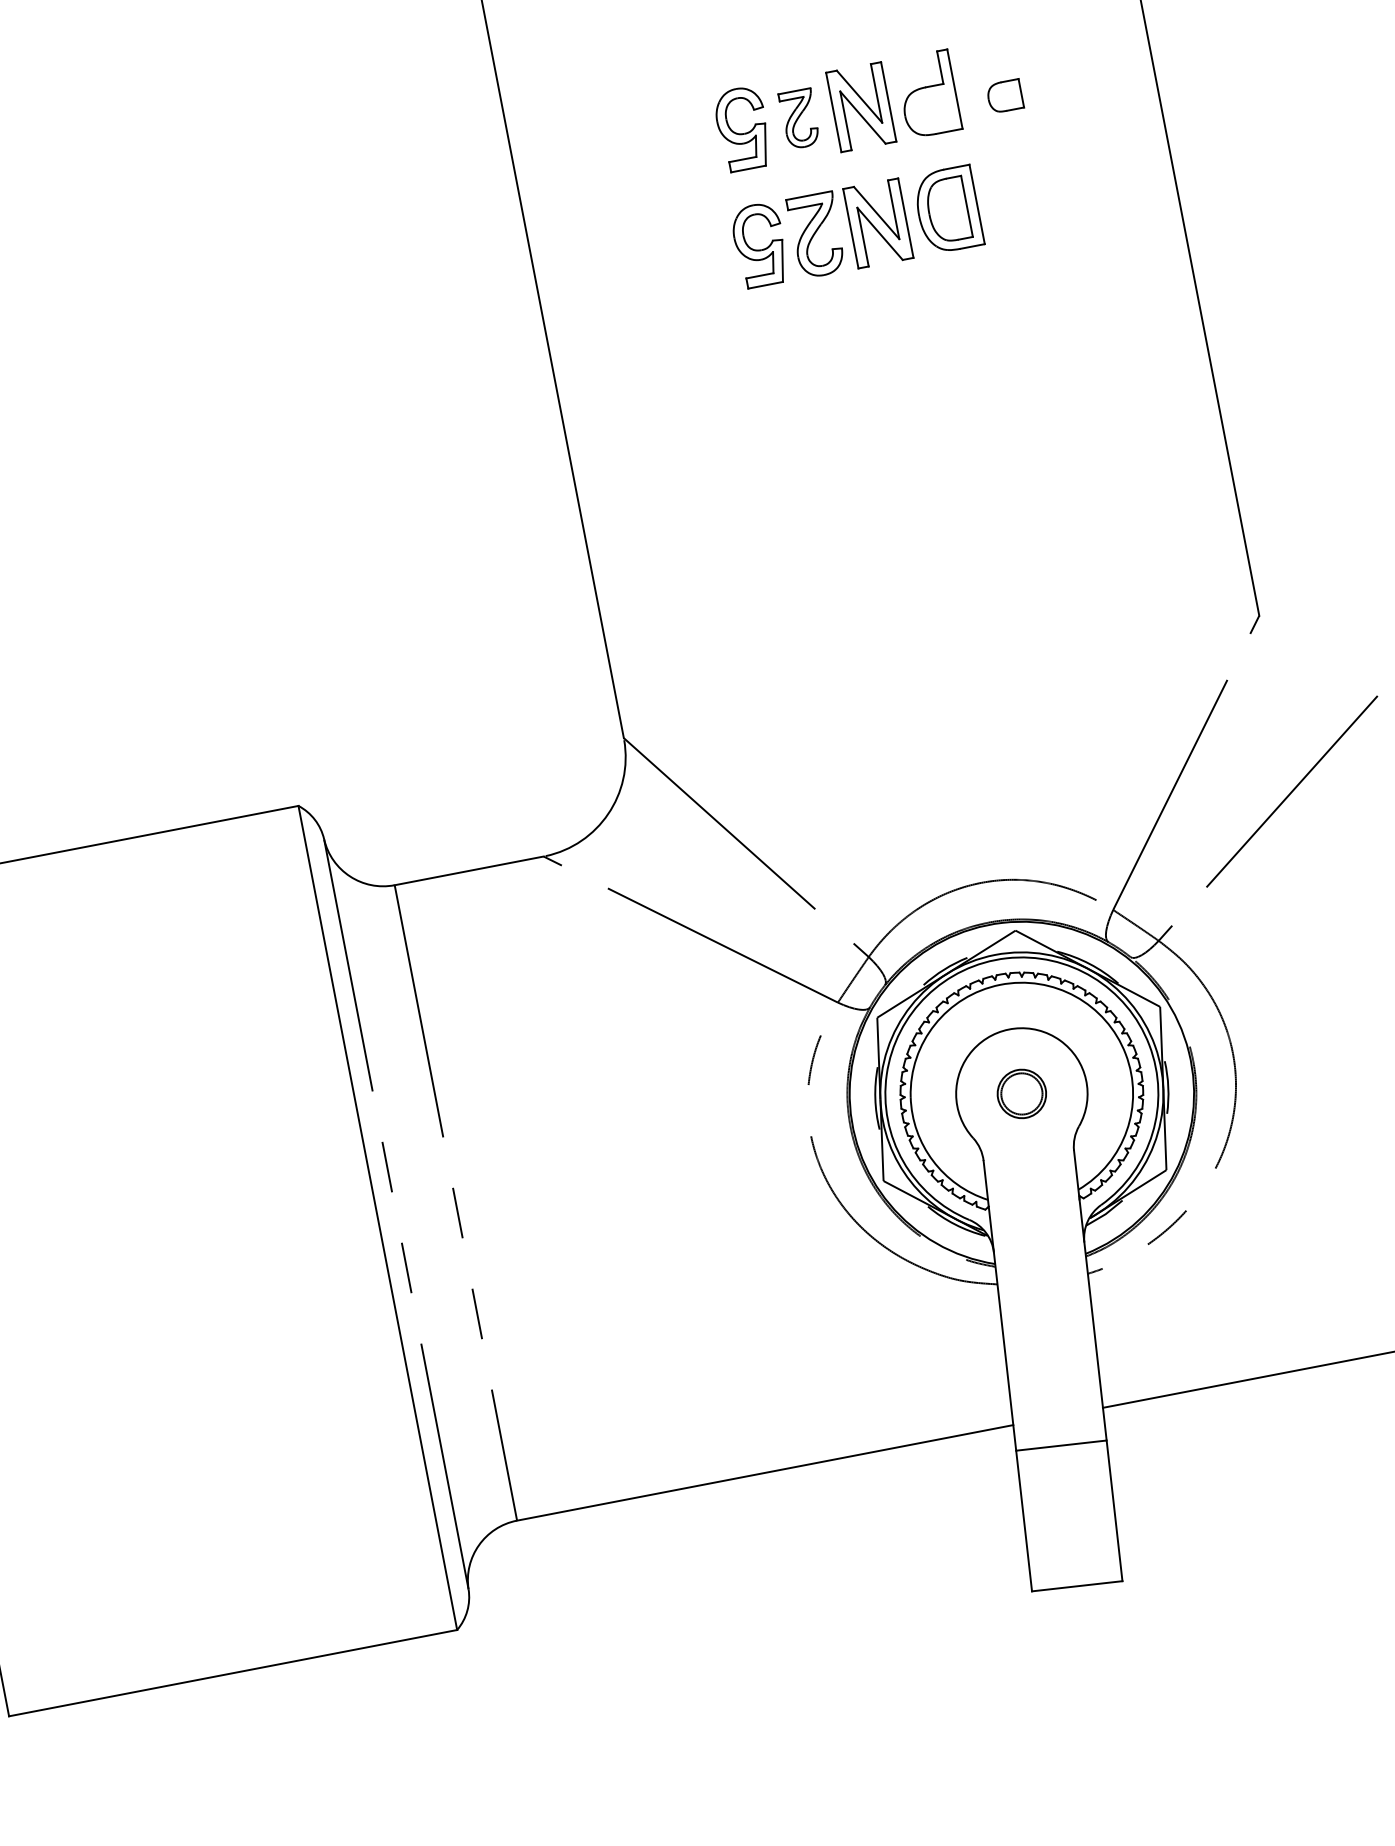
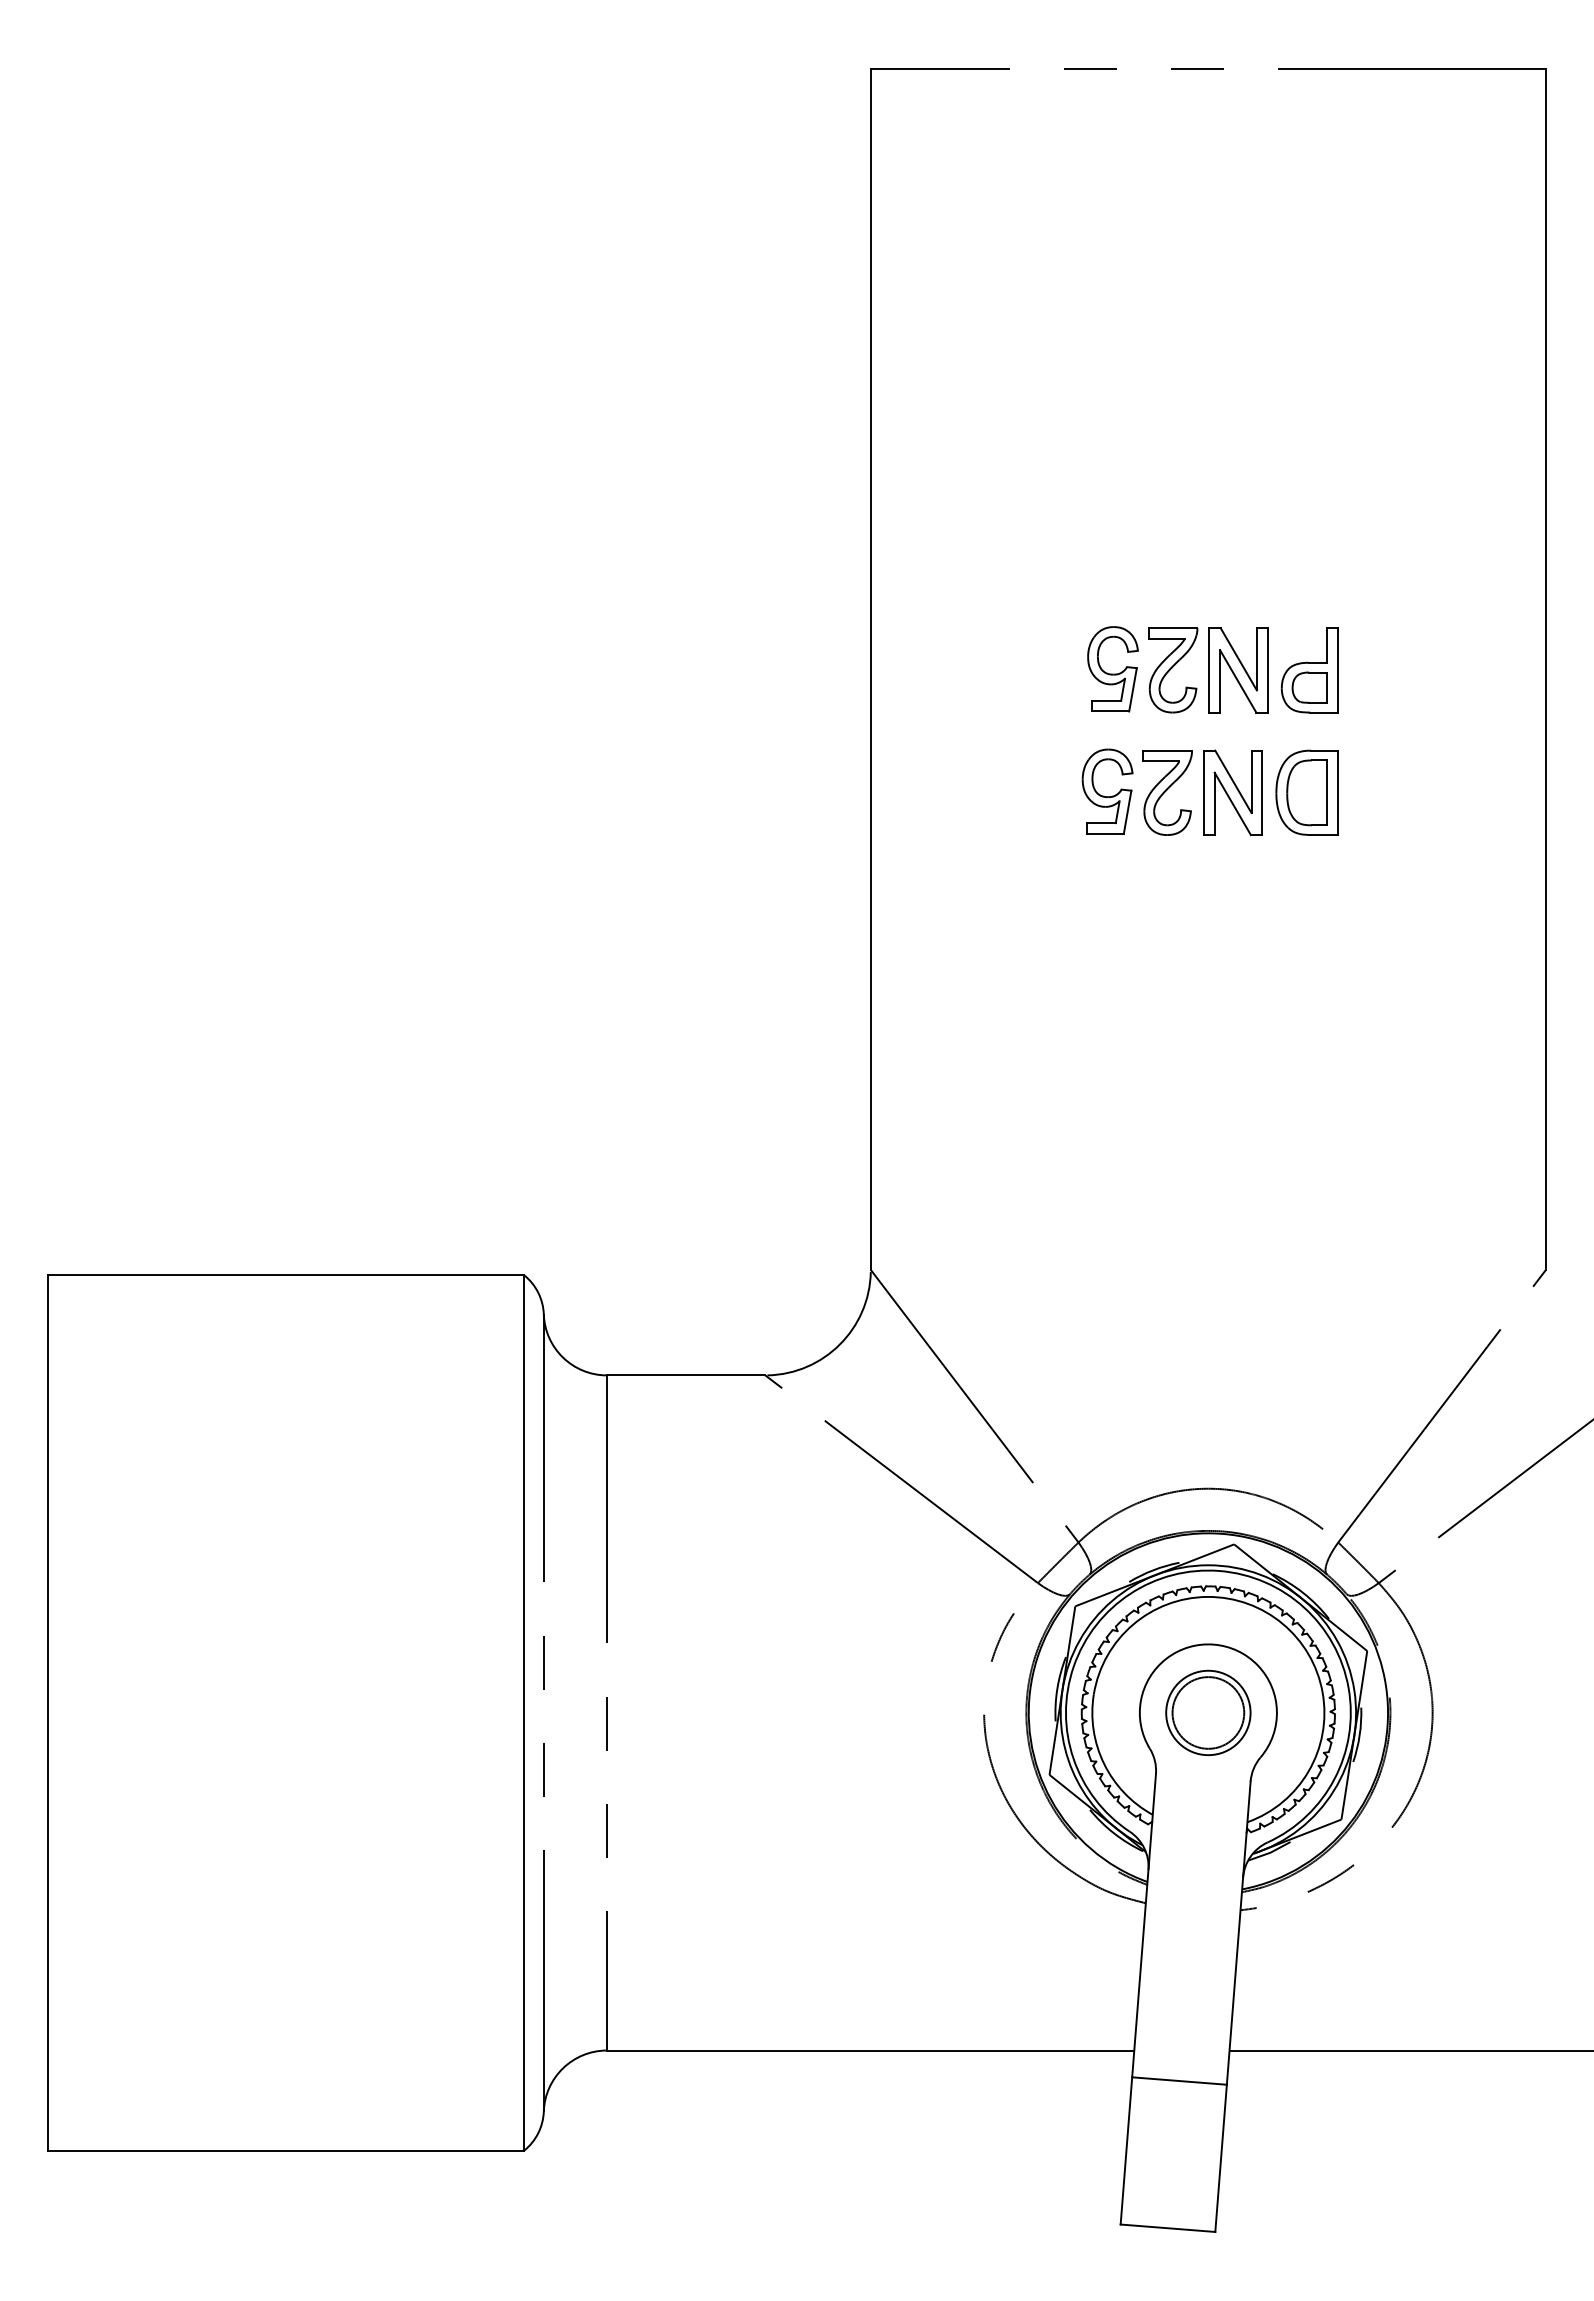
part: (1004, 96) -> (1309, 687), moved
part: (800, 119) -> (1173, 670), size x1.43
part: (1021, 1093) -> (1208, 1712), size x1.67

